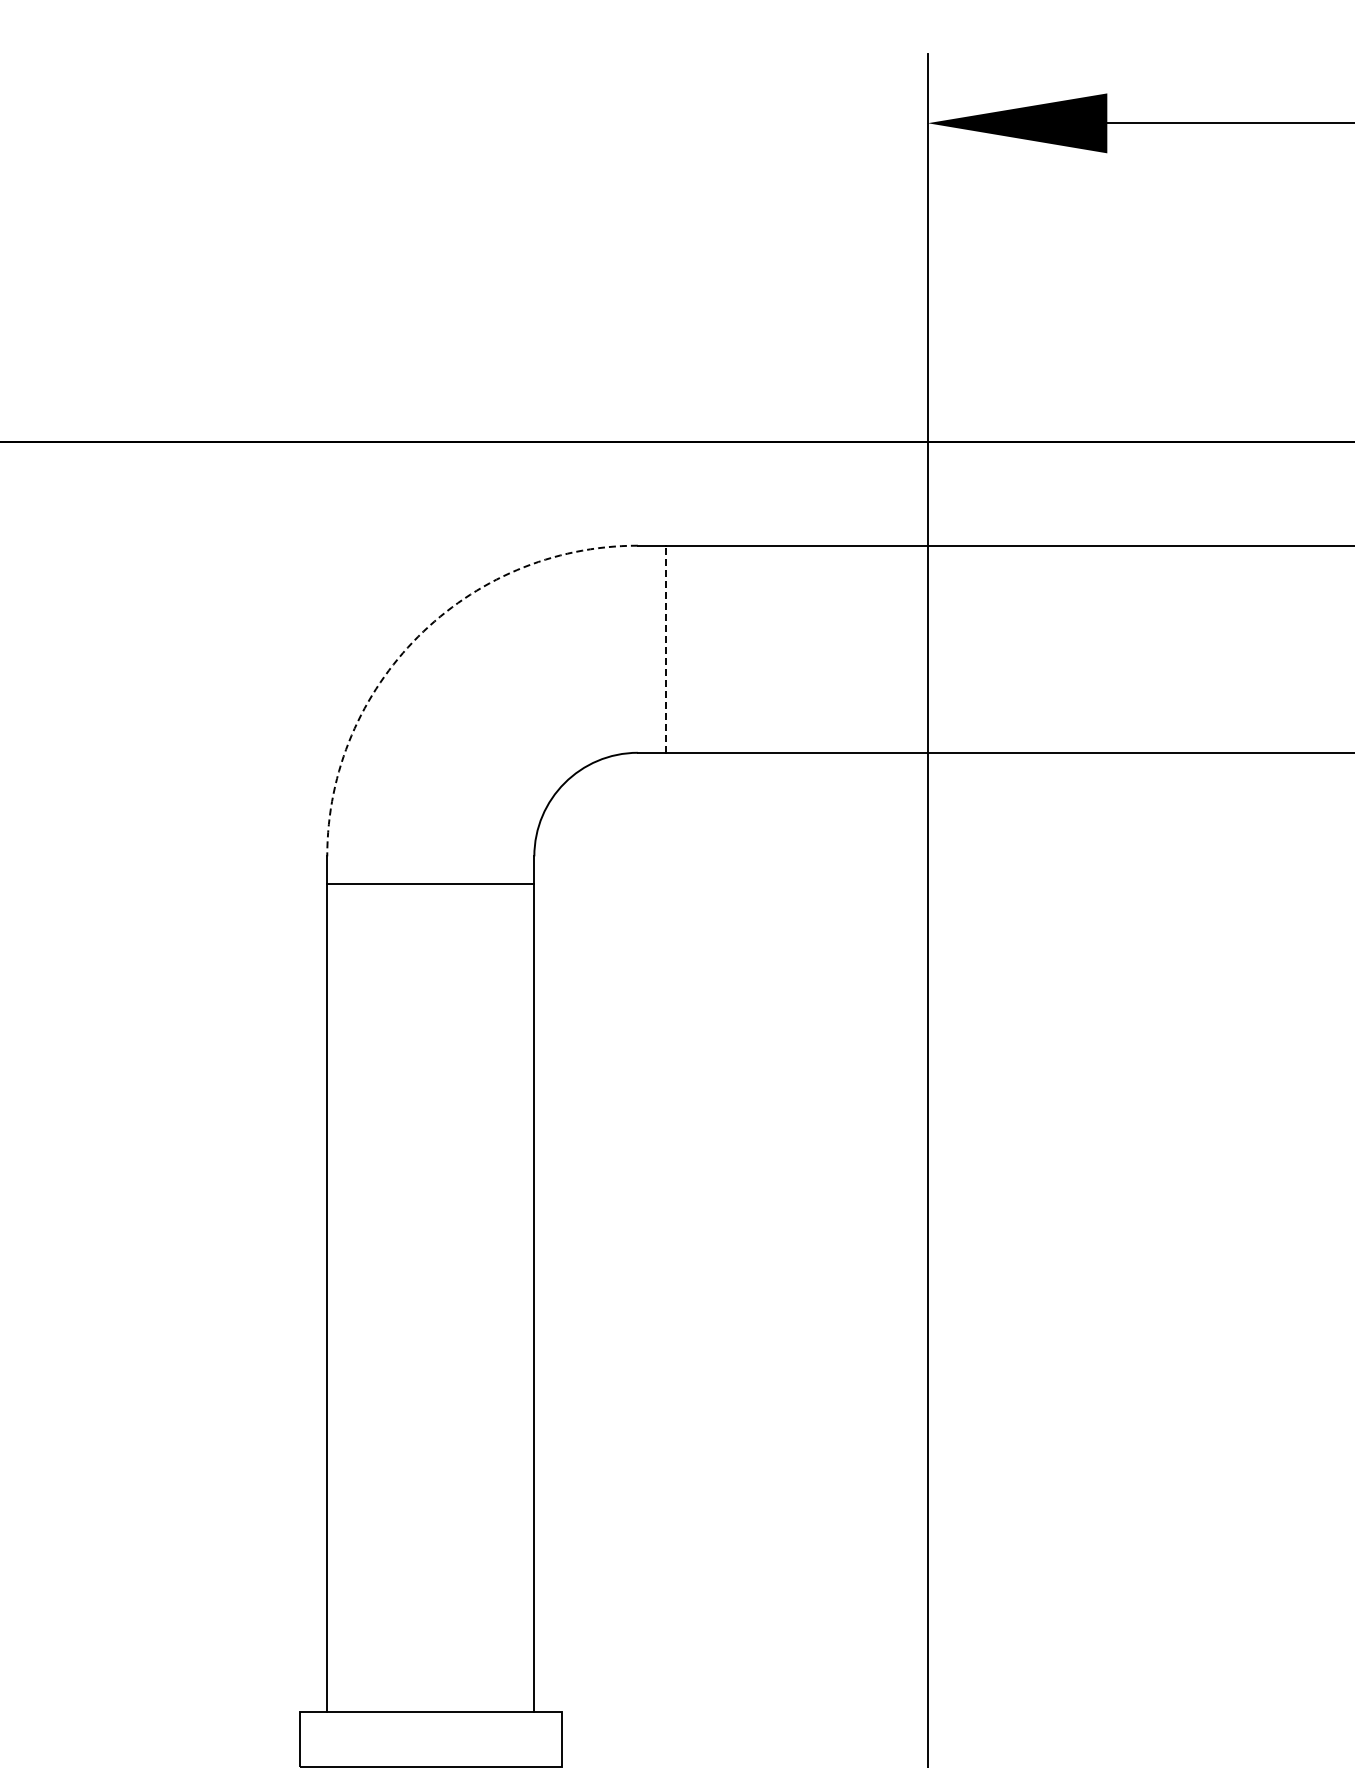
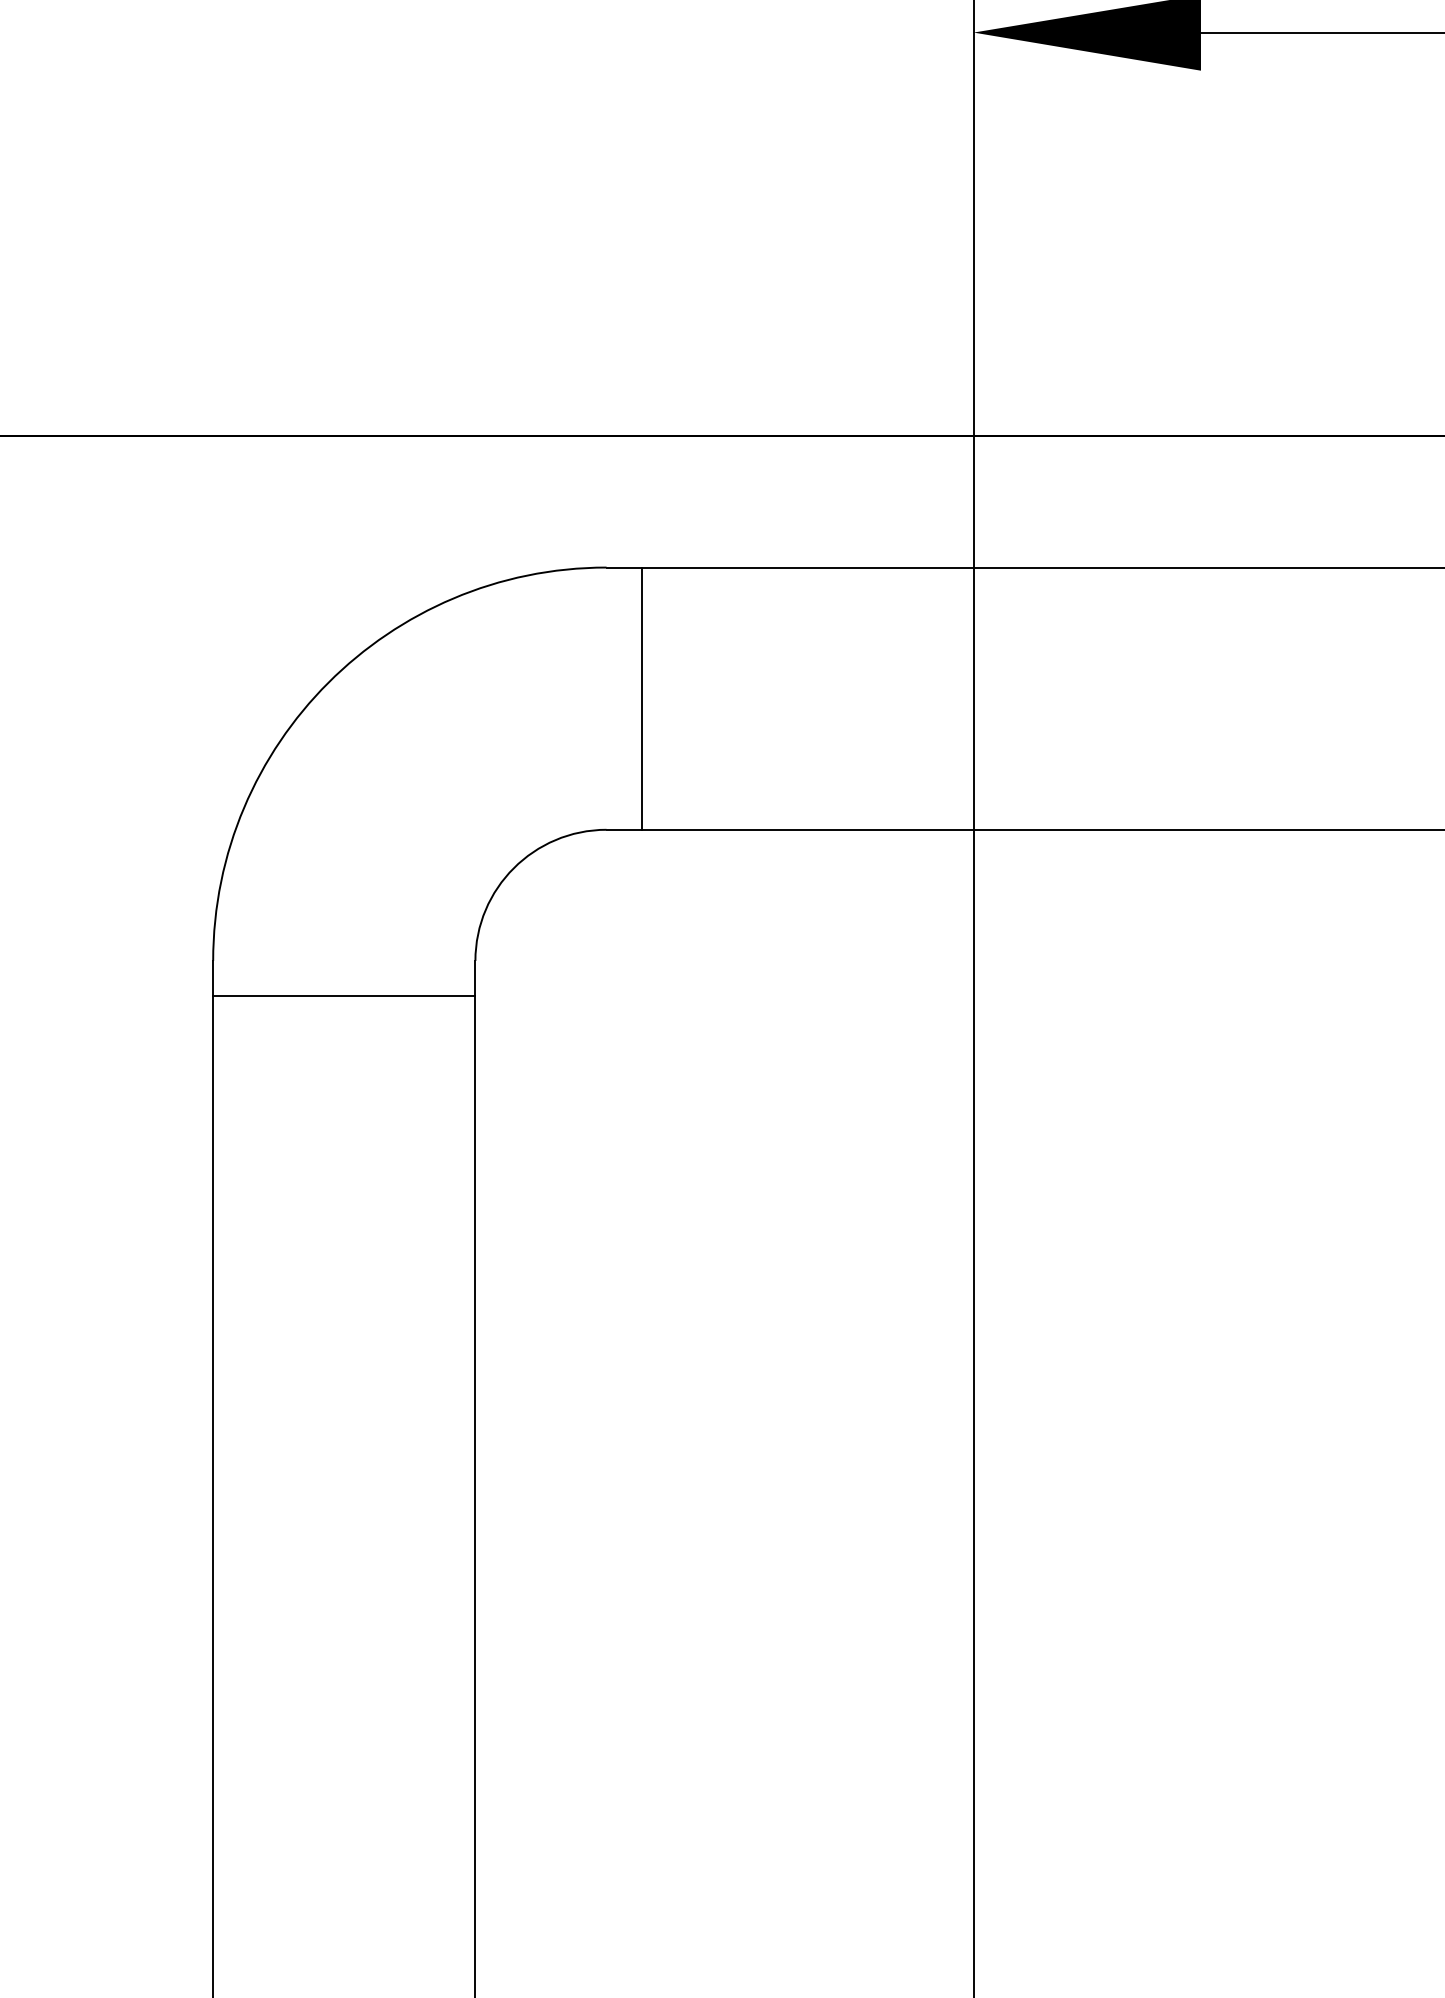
arc: (418, 636) -> (328, 682), dashed -> solid
line: (665, 649) -> (641, 698), dashed -> solid

